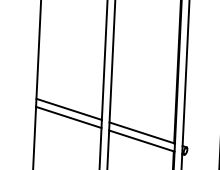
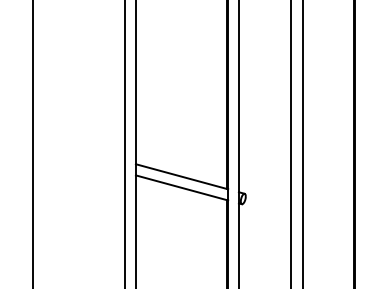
line: (68, 109) -> (78, 148), removed
line: (68, 117) -> (78, 159), removed

